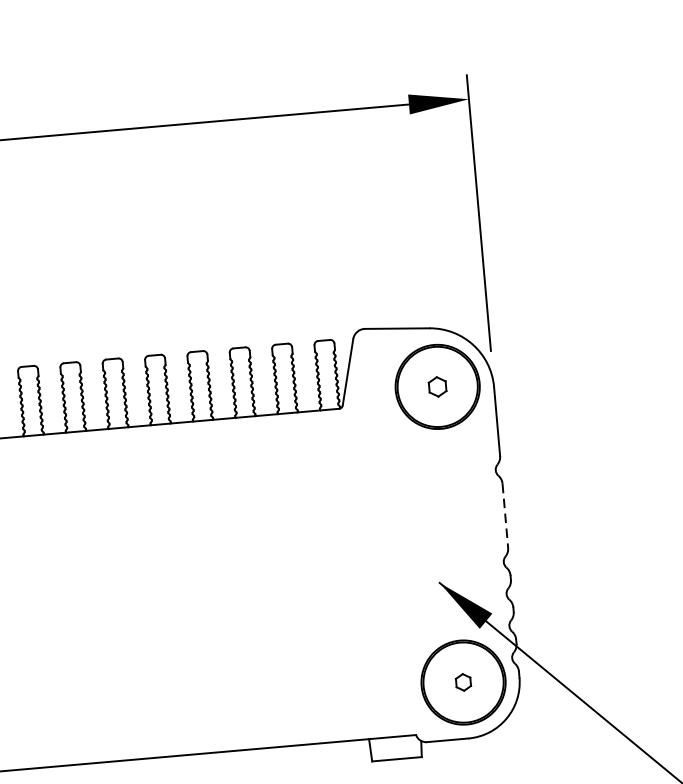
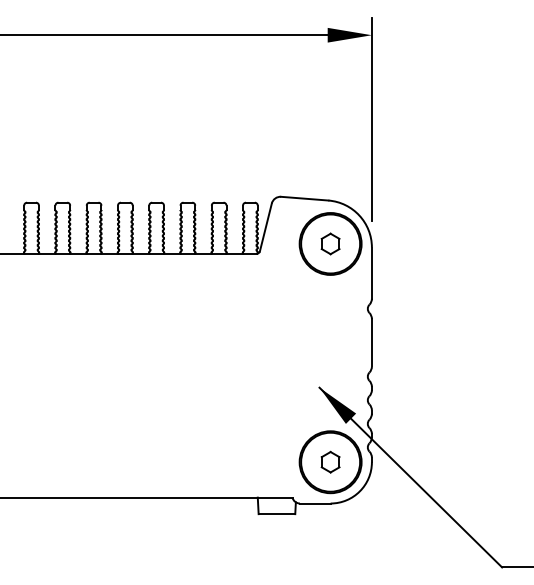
part: (437, 386) -> (330, 243), size x1.43
line: (504, 515) -> (371, 342), dashed -> solid
part: (463, 681) -> (330, 461), size x1.67

